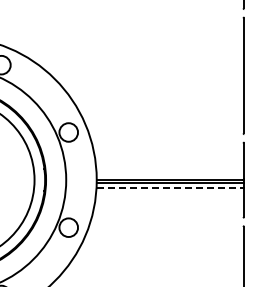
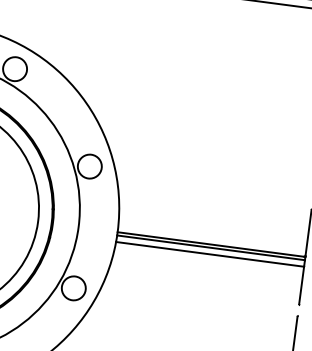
line: (170, 187) -> (210, 254), dashed -> solid

